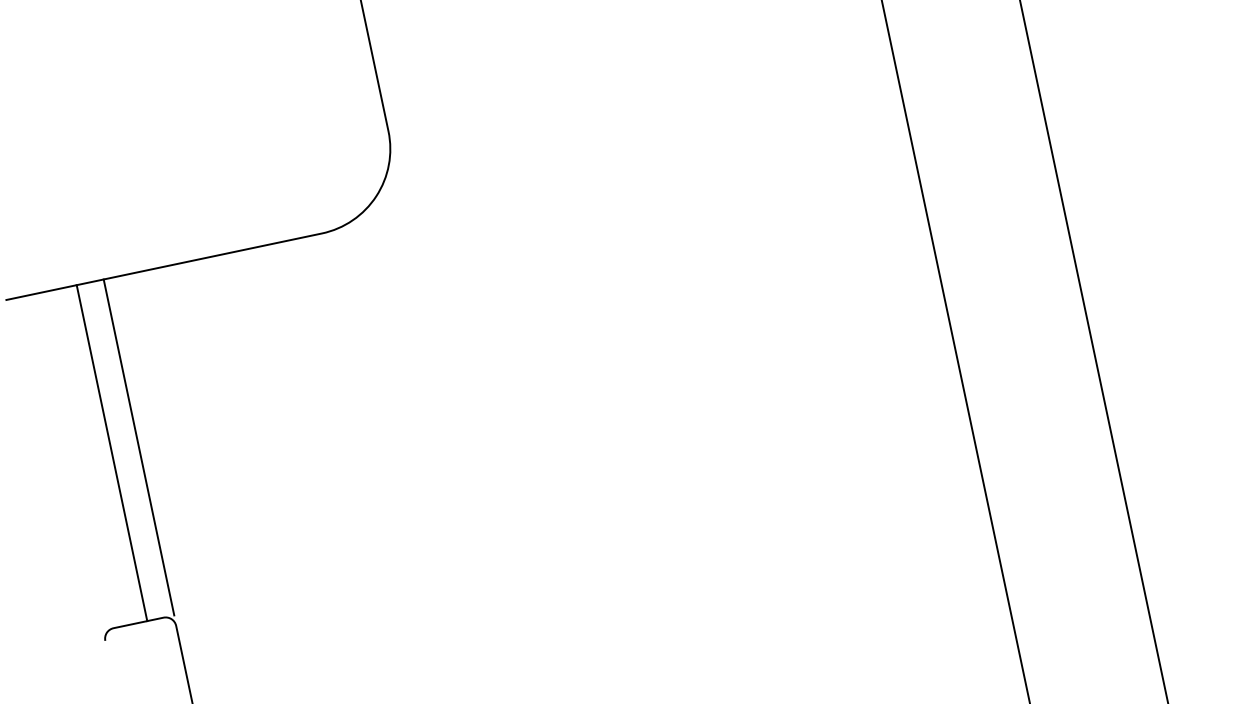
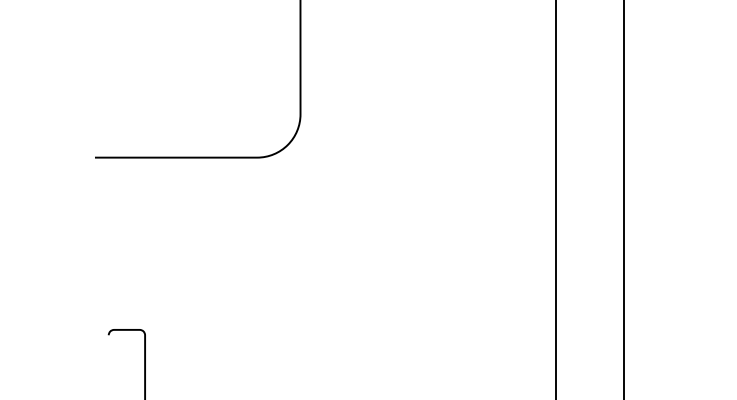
line: (139, 446) -> (145, 243), removed
line: (111, 452) -> (131, 243), removed

